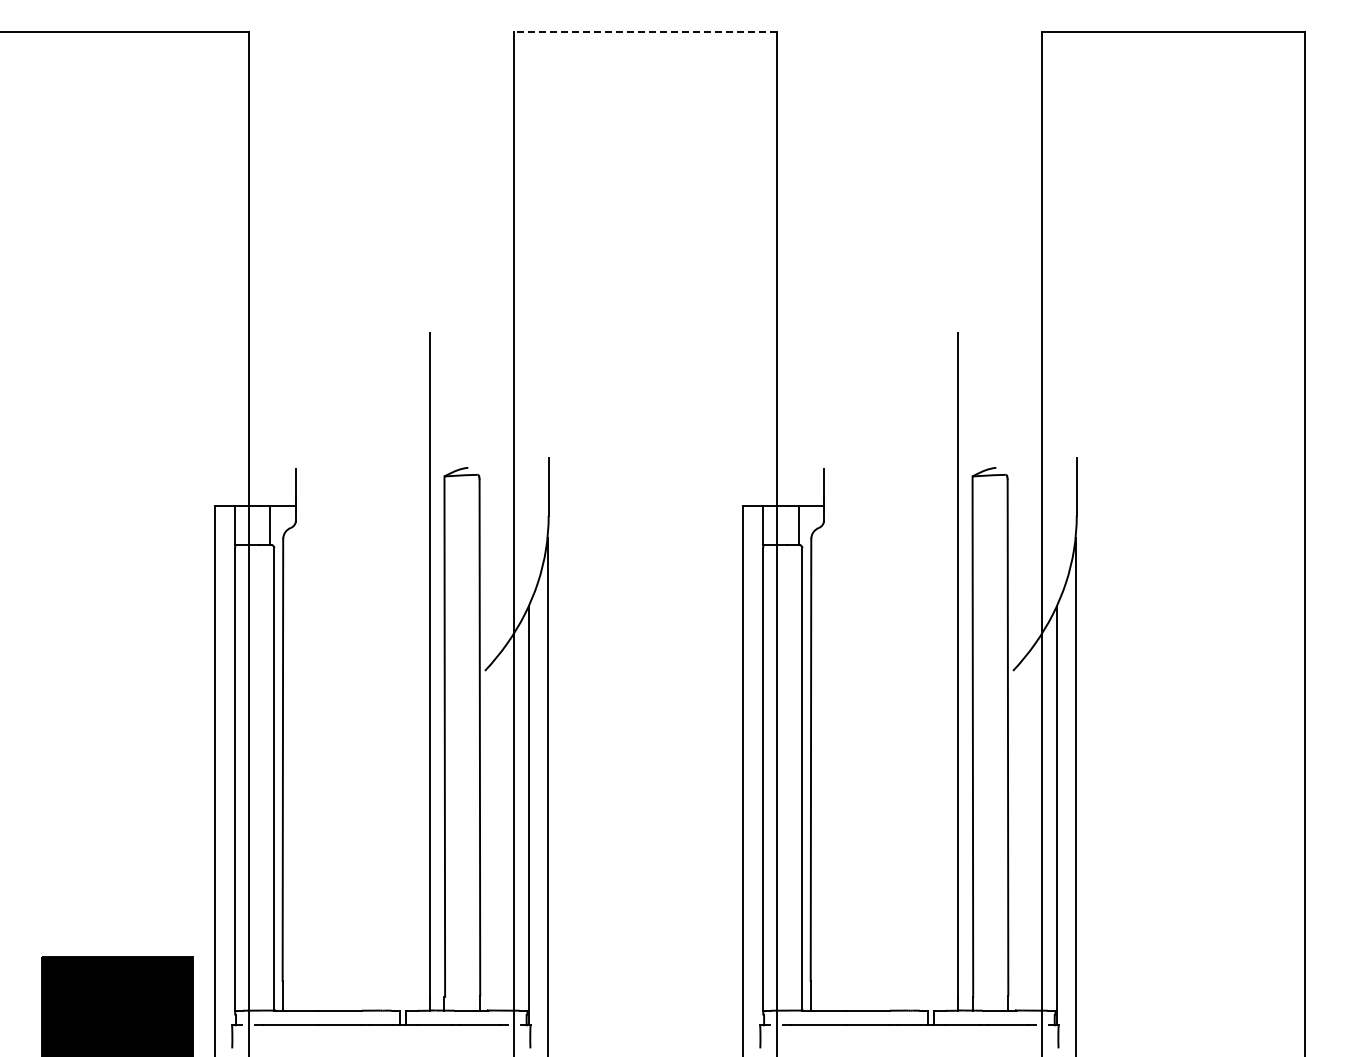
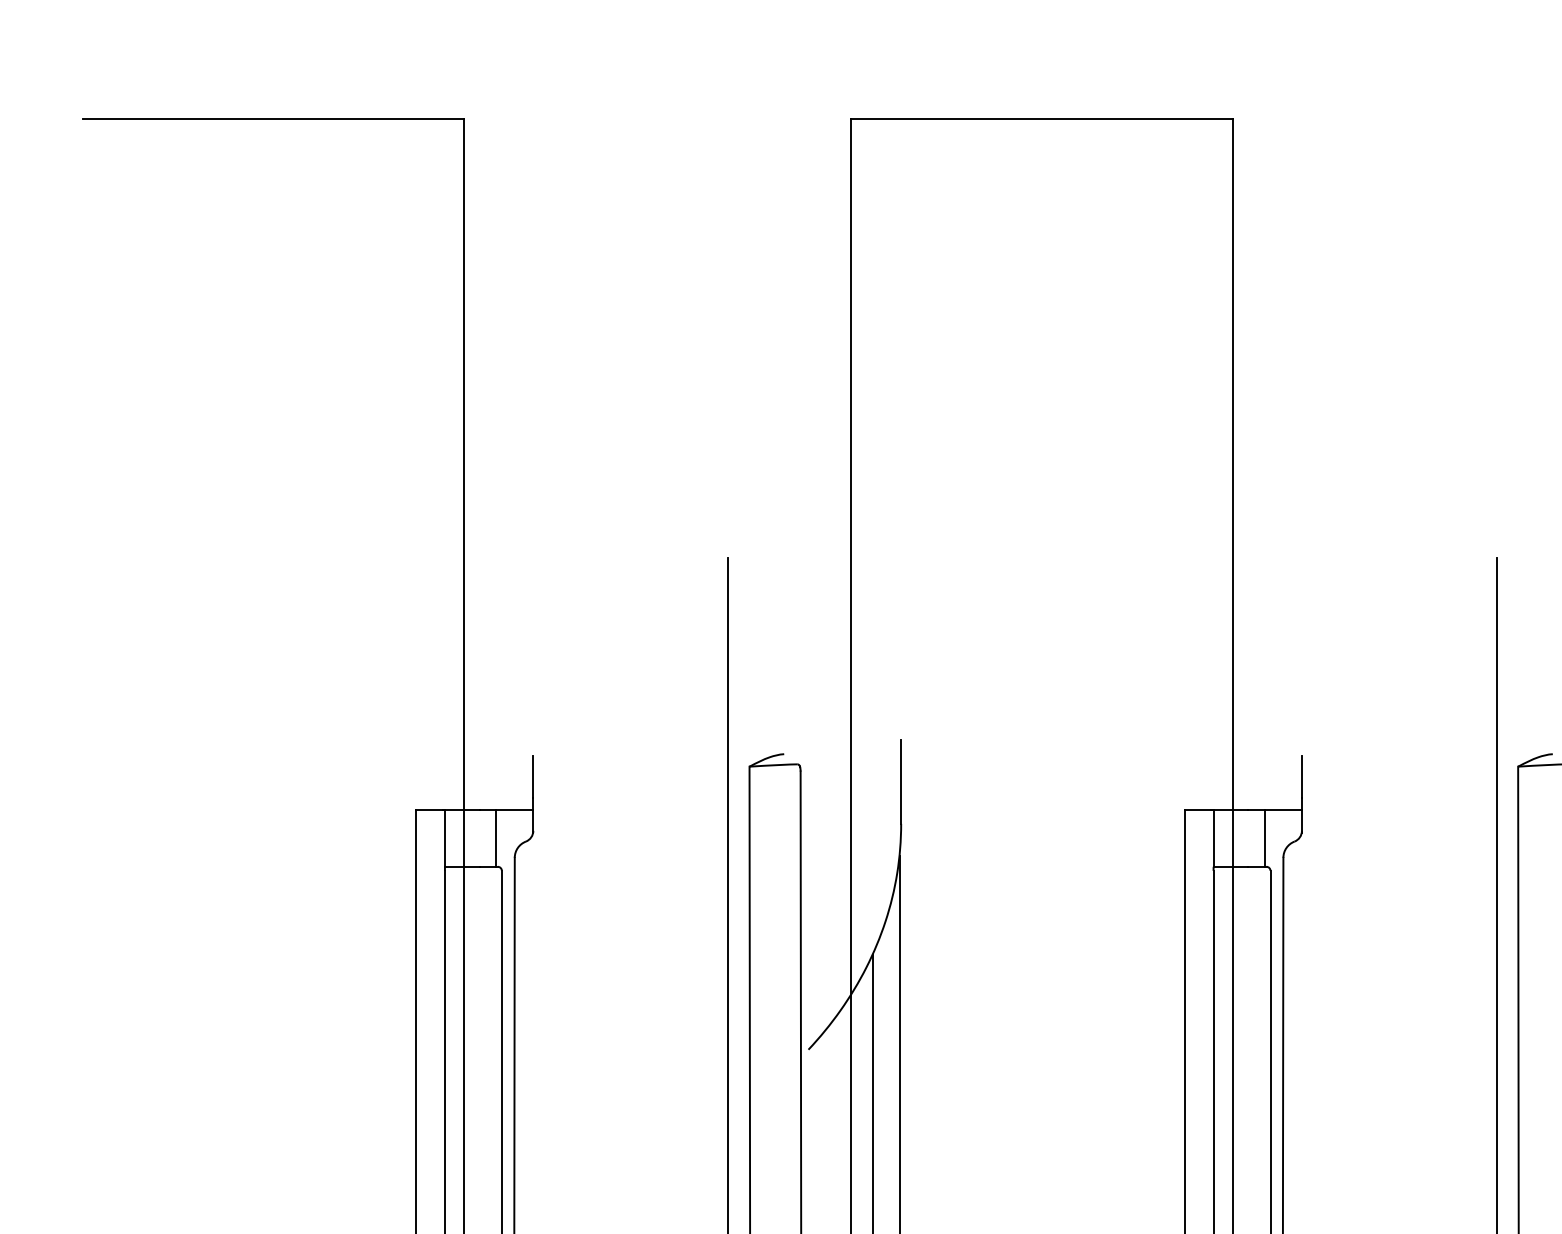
line: (644, 31) -> (1040, 119), dashed -> solid

